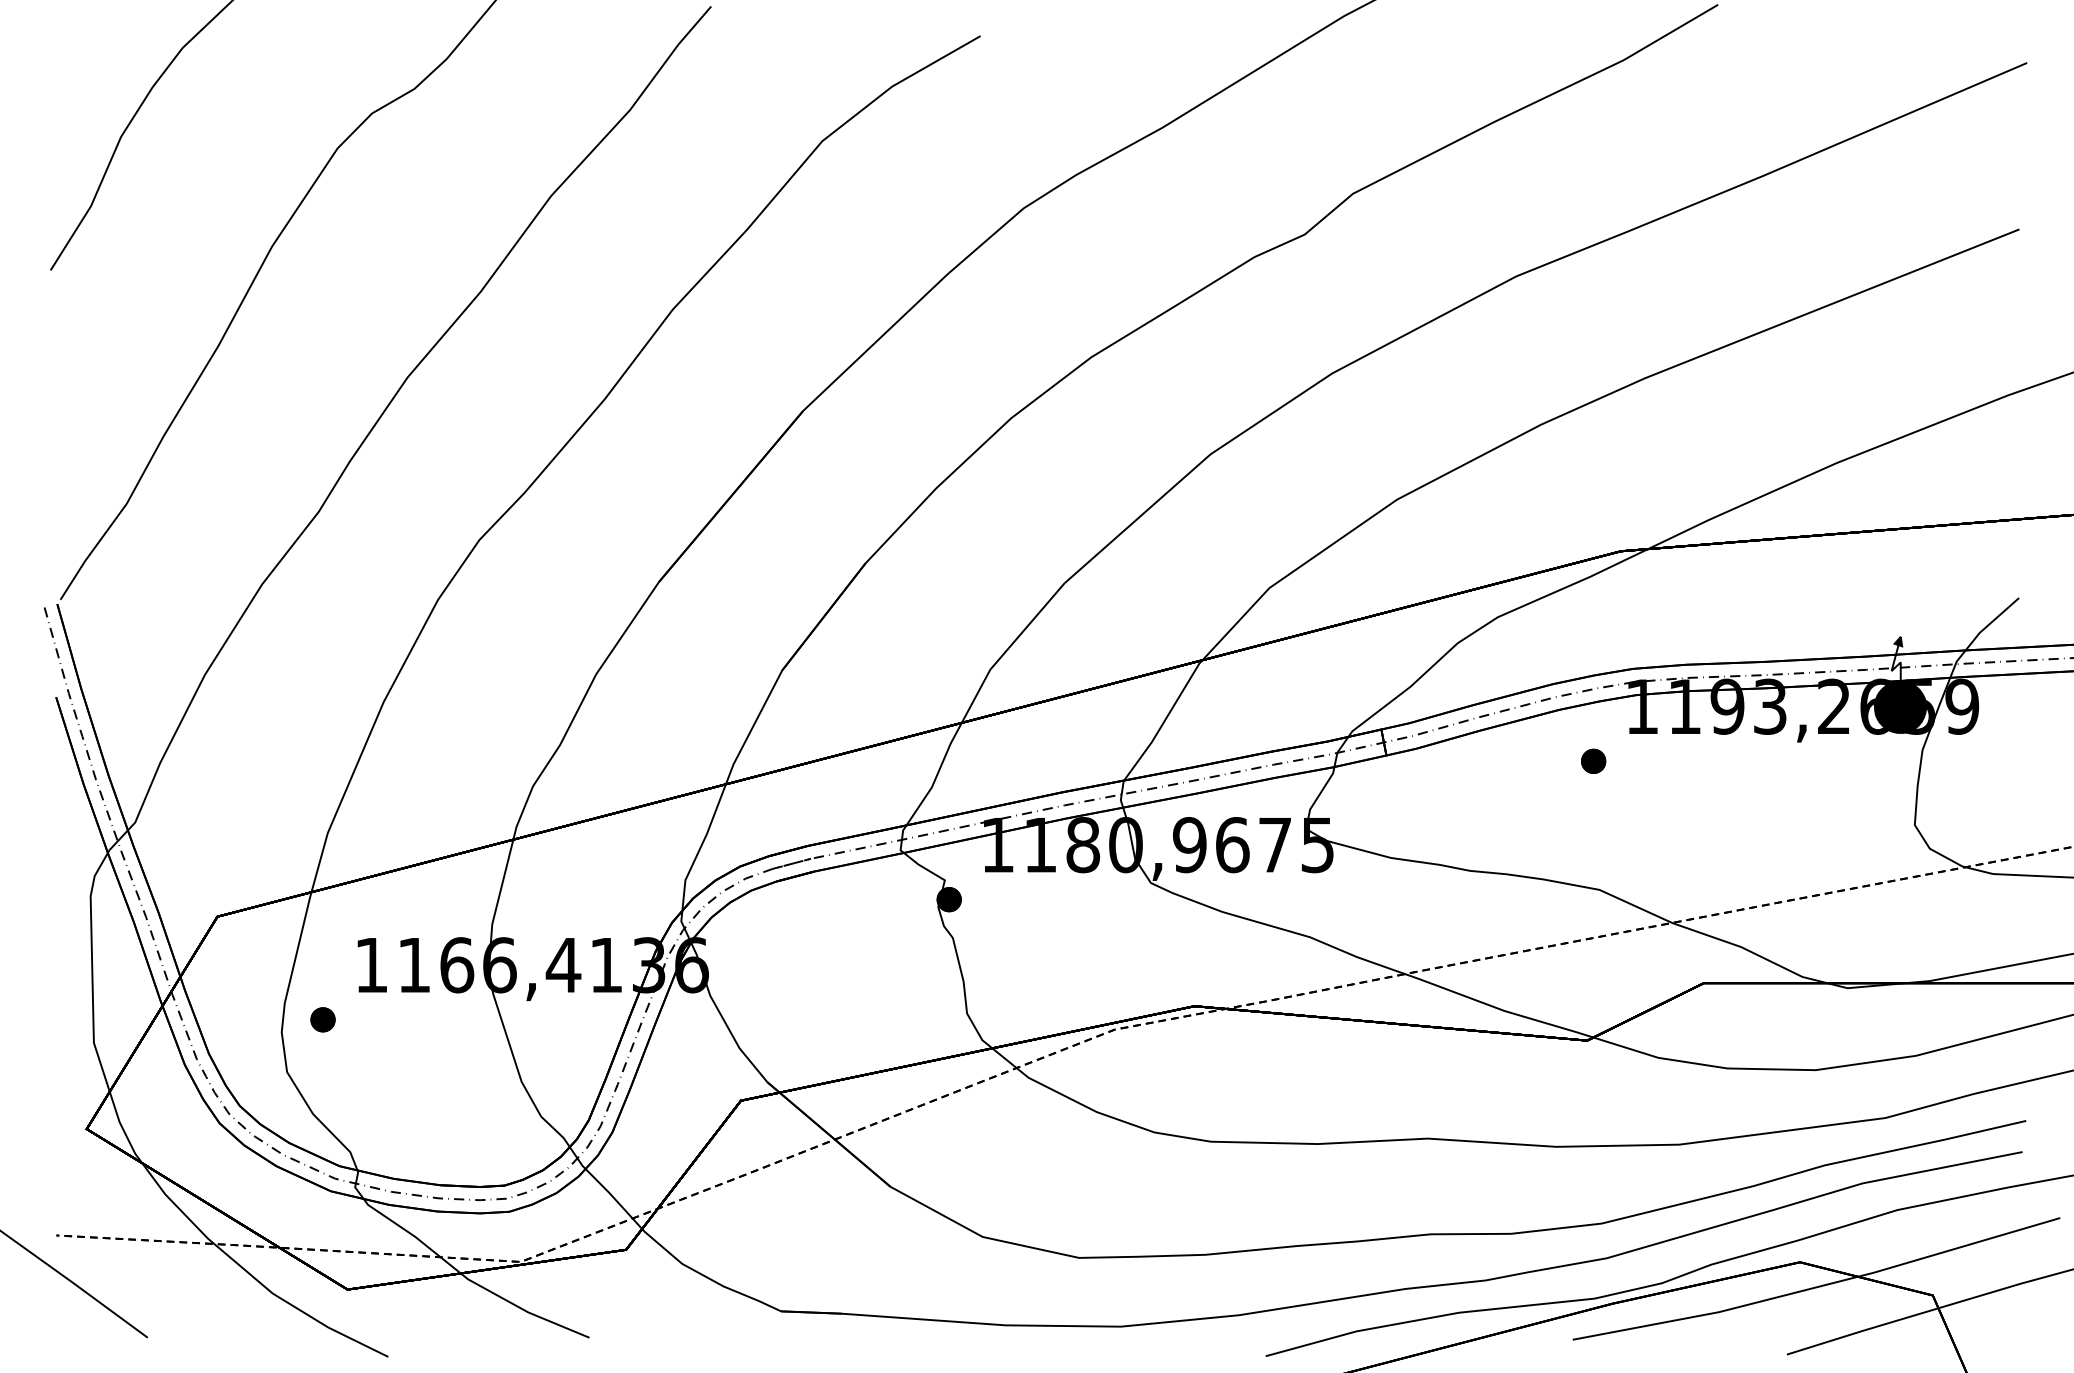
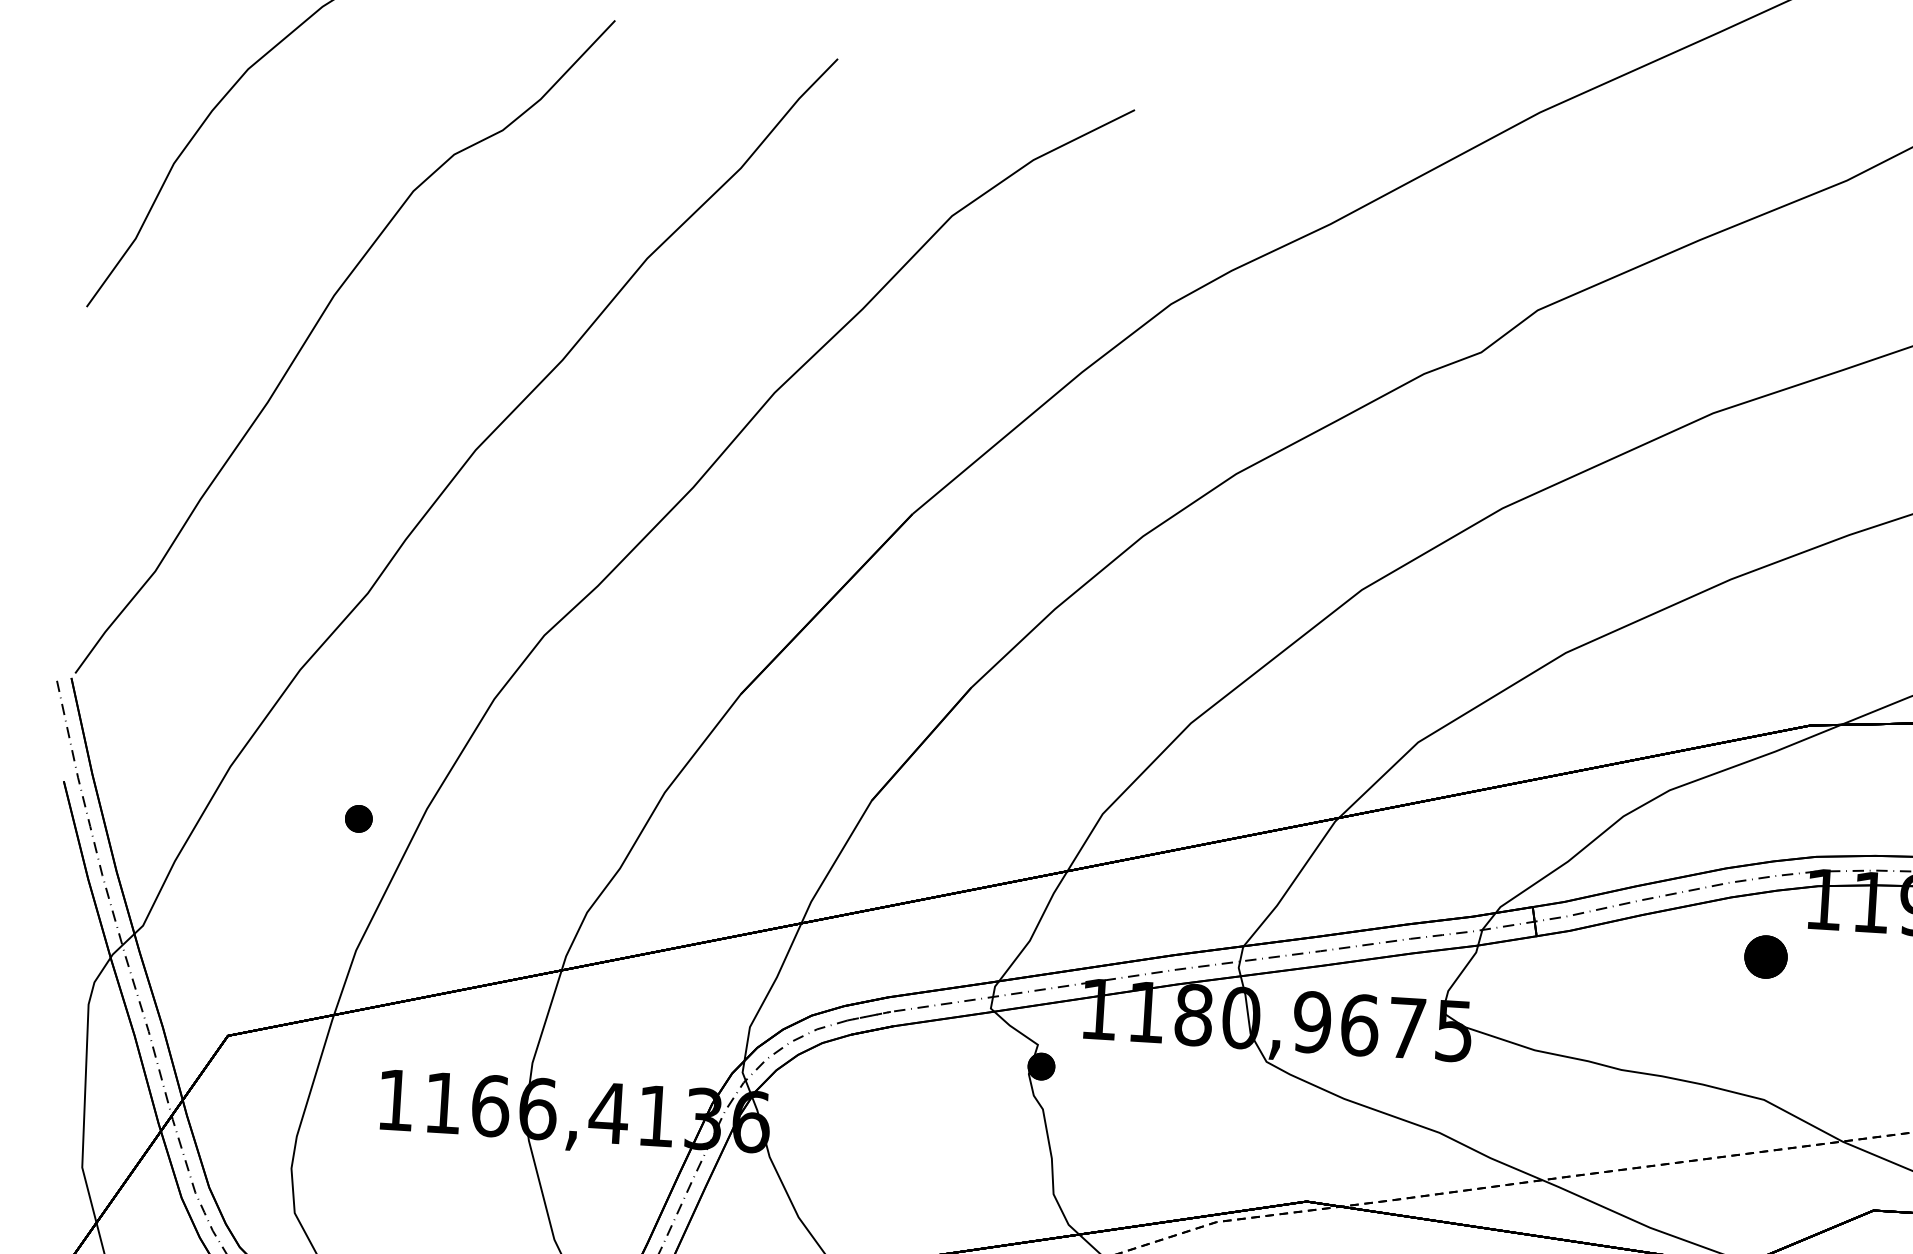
part: (1593, 760) -> (1766, 955), size x1.6
part: (322, 1019) -> (358, 818), moved

